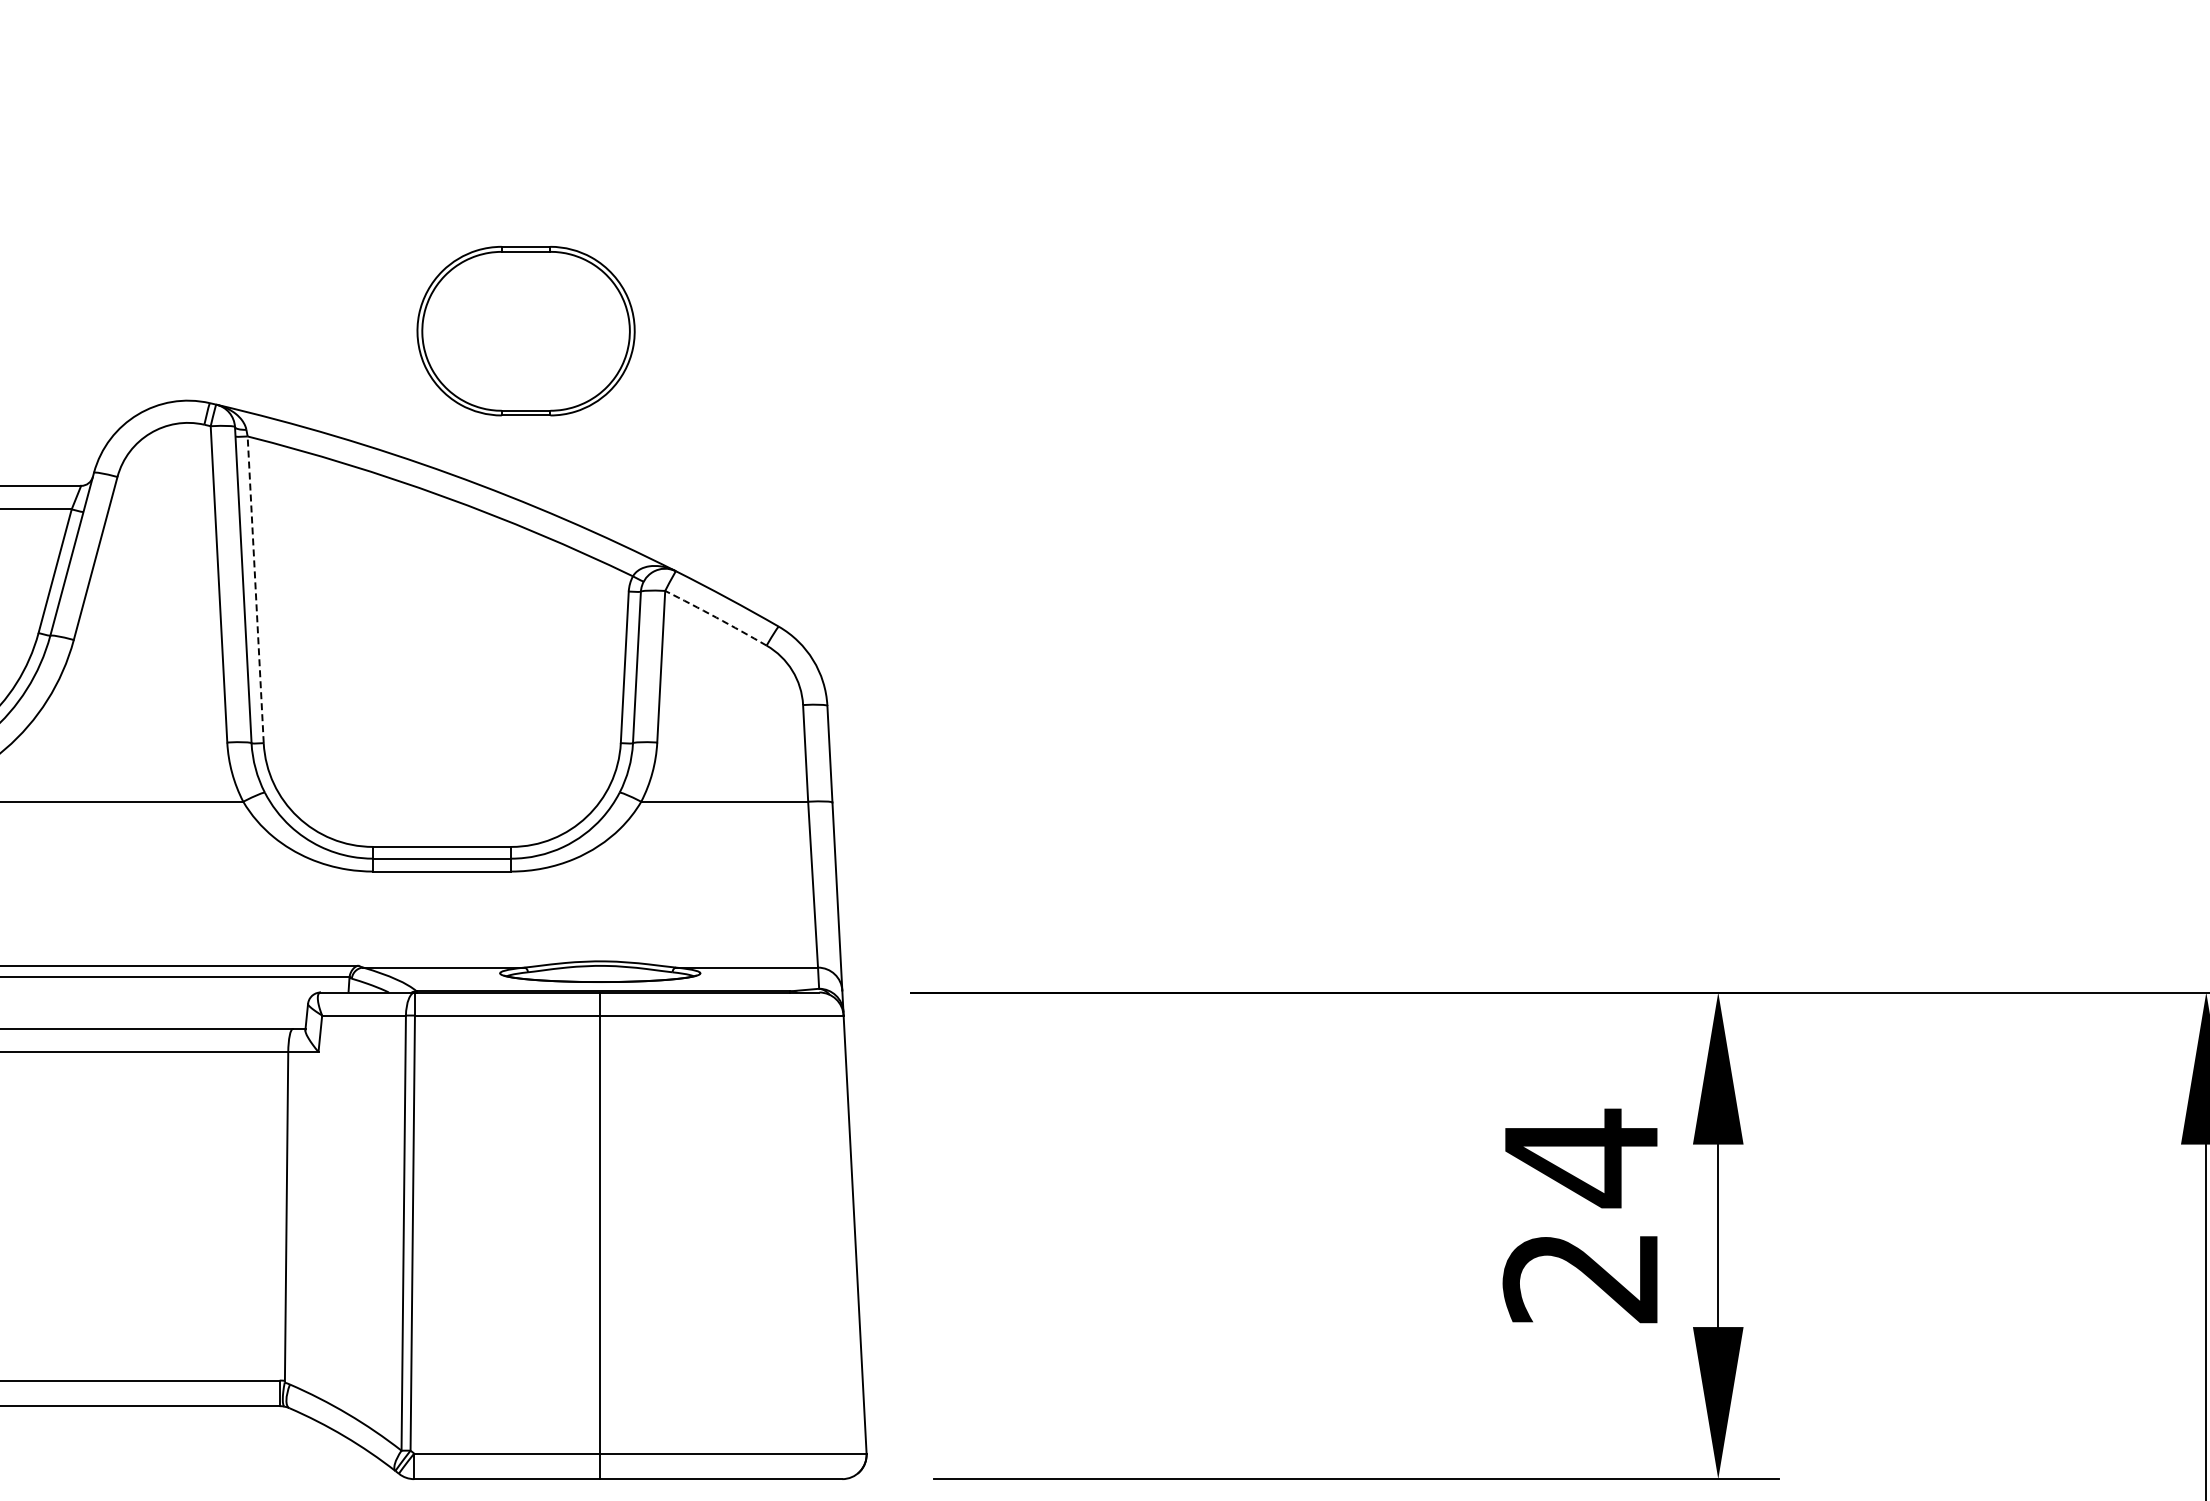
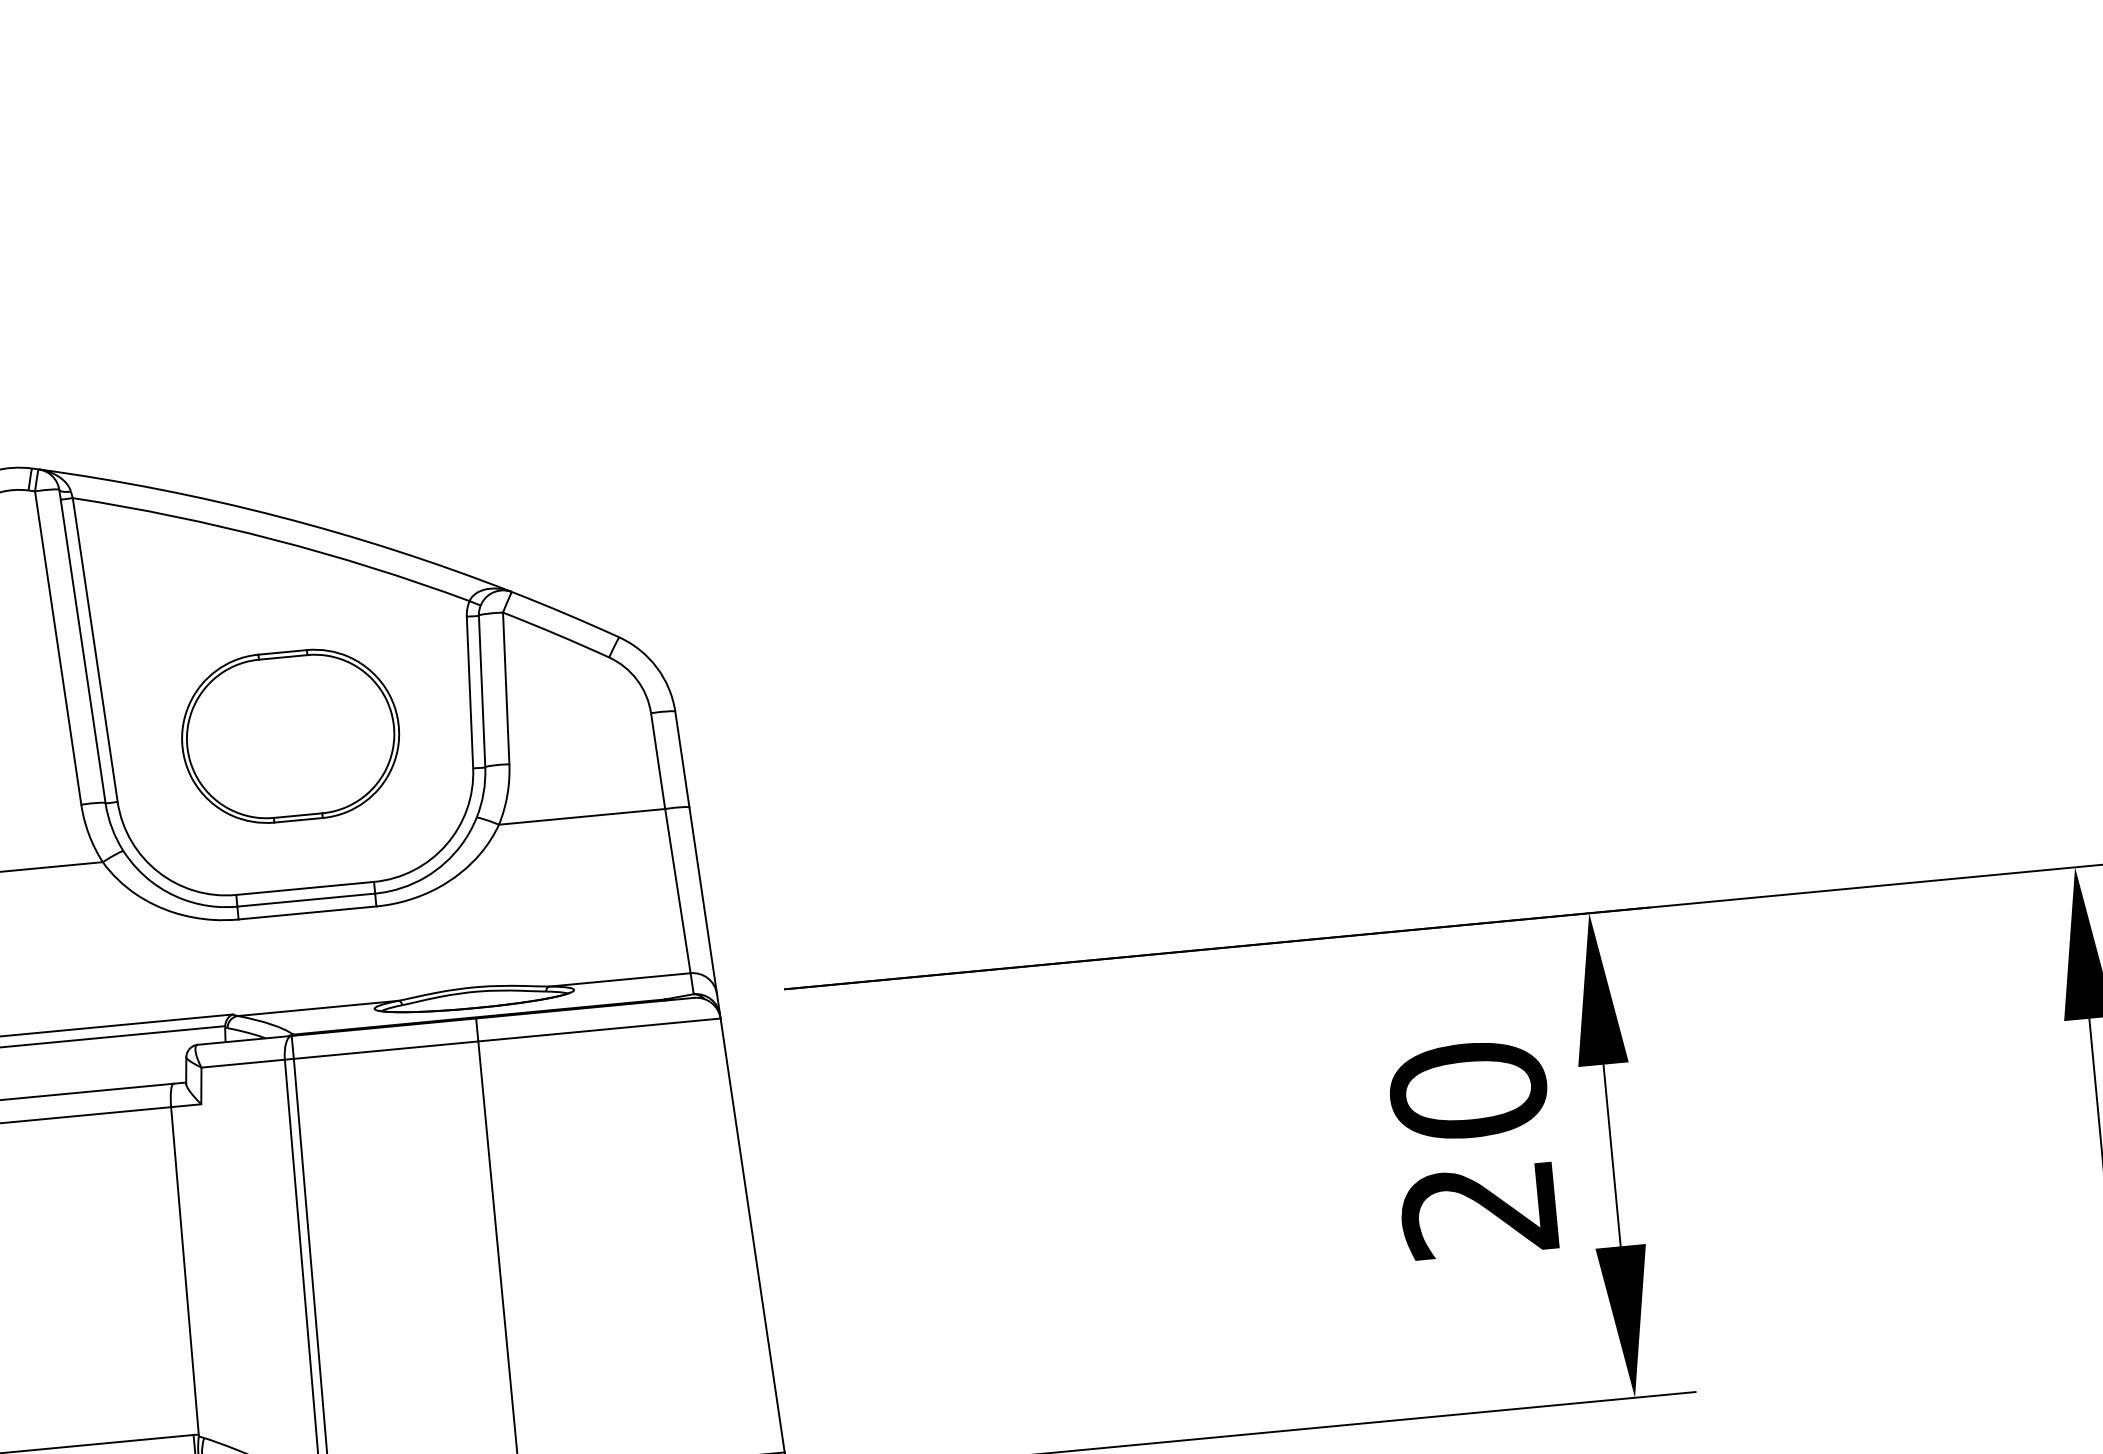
part: (525, 331) -> (290, 736), moved
line: (255, 589) -> (95, 649), dashed -> solid
arc: (716, 617) -> (556, 634), dashed -> solid
text: (1581, 1158) -> (1468, 1091), 24 -> 20

